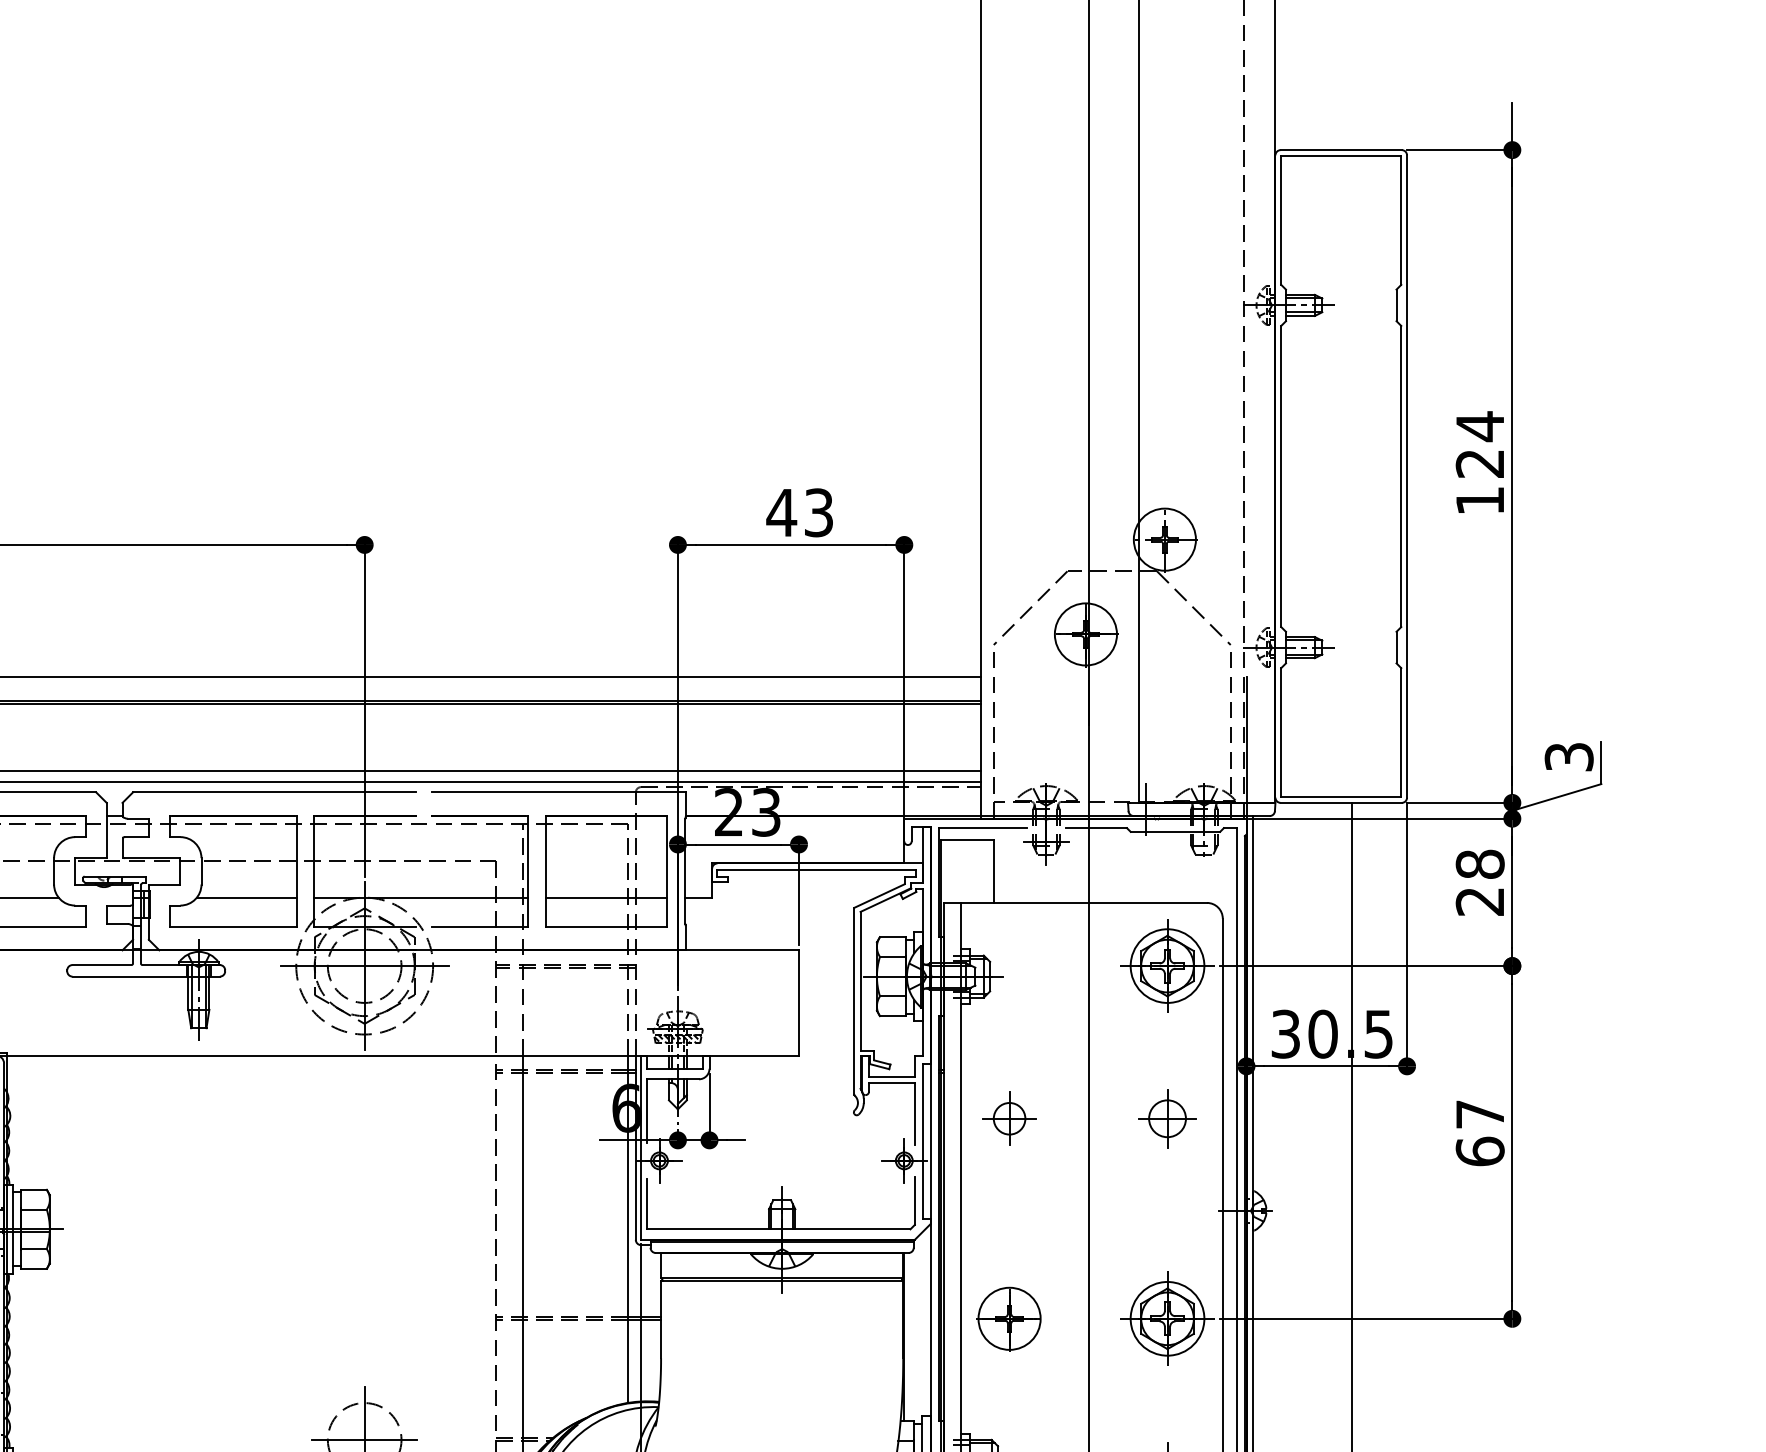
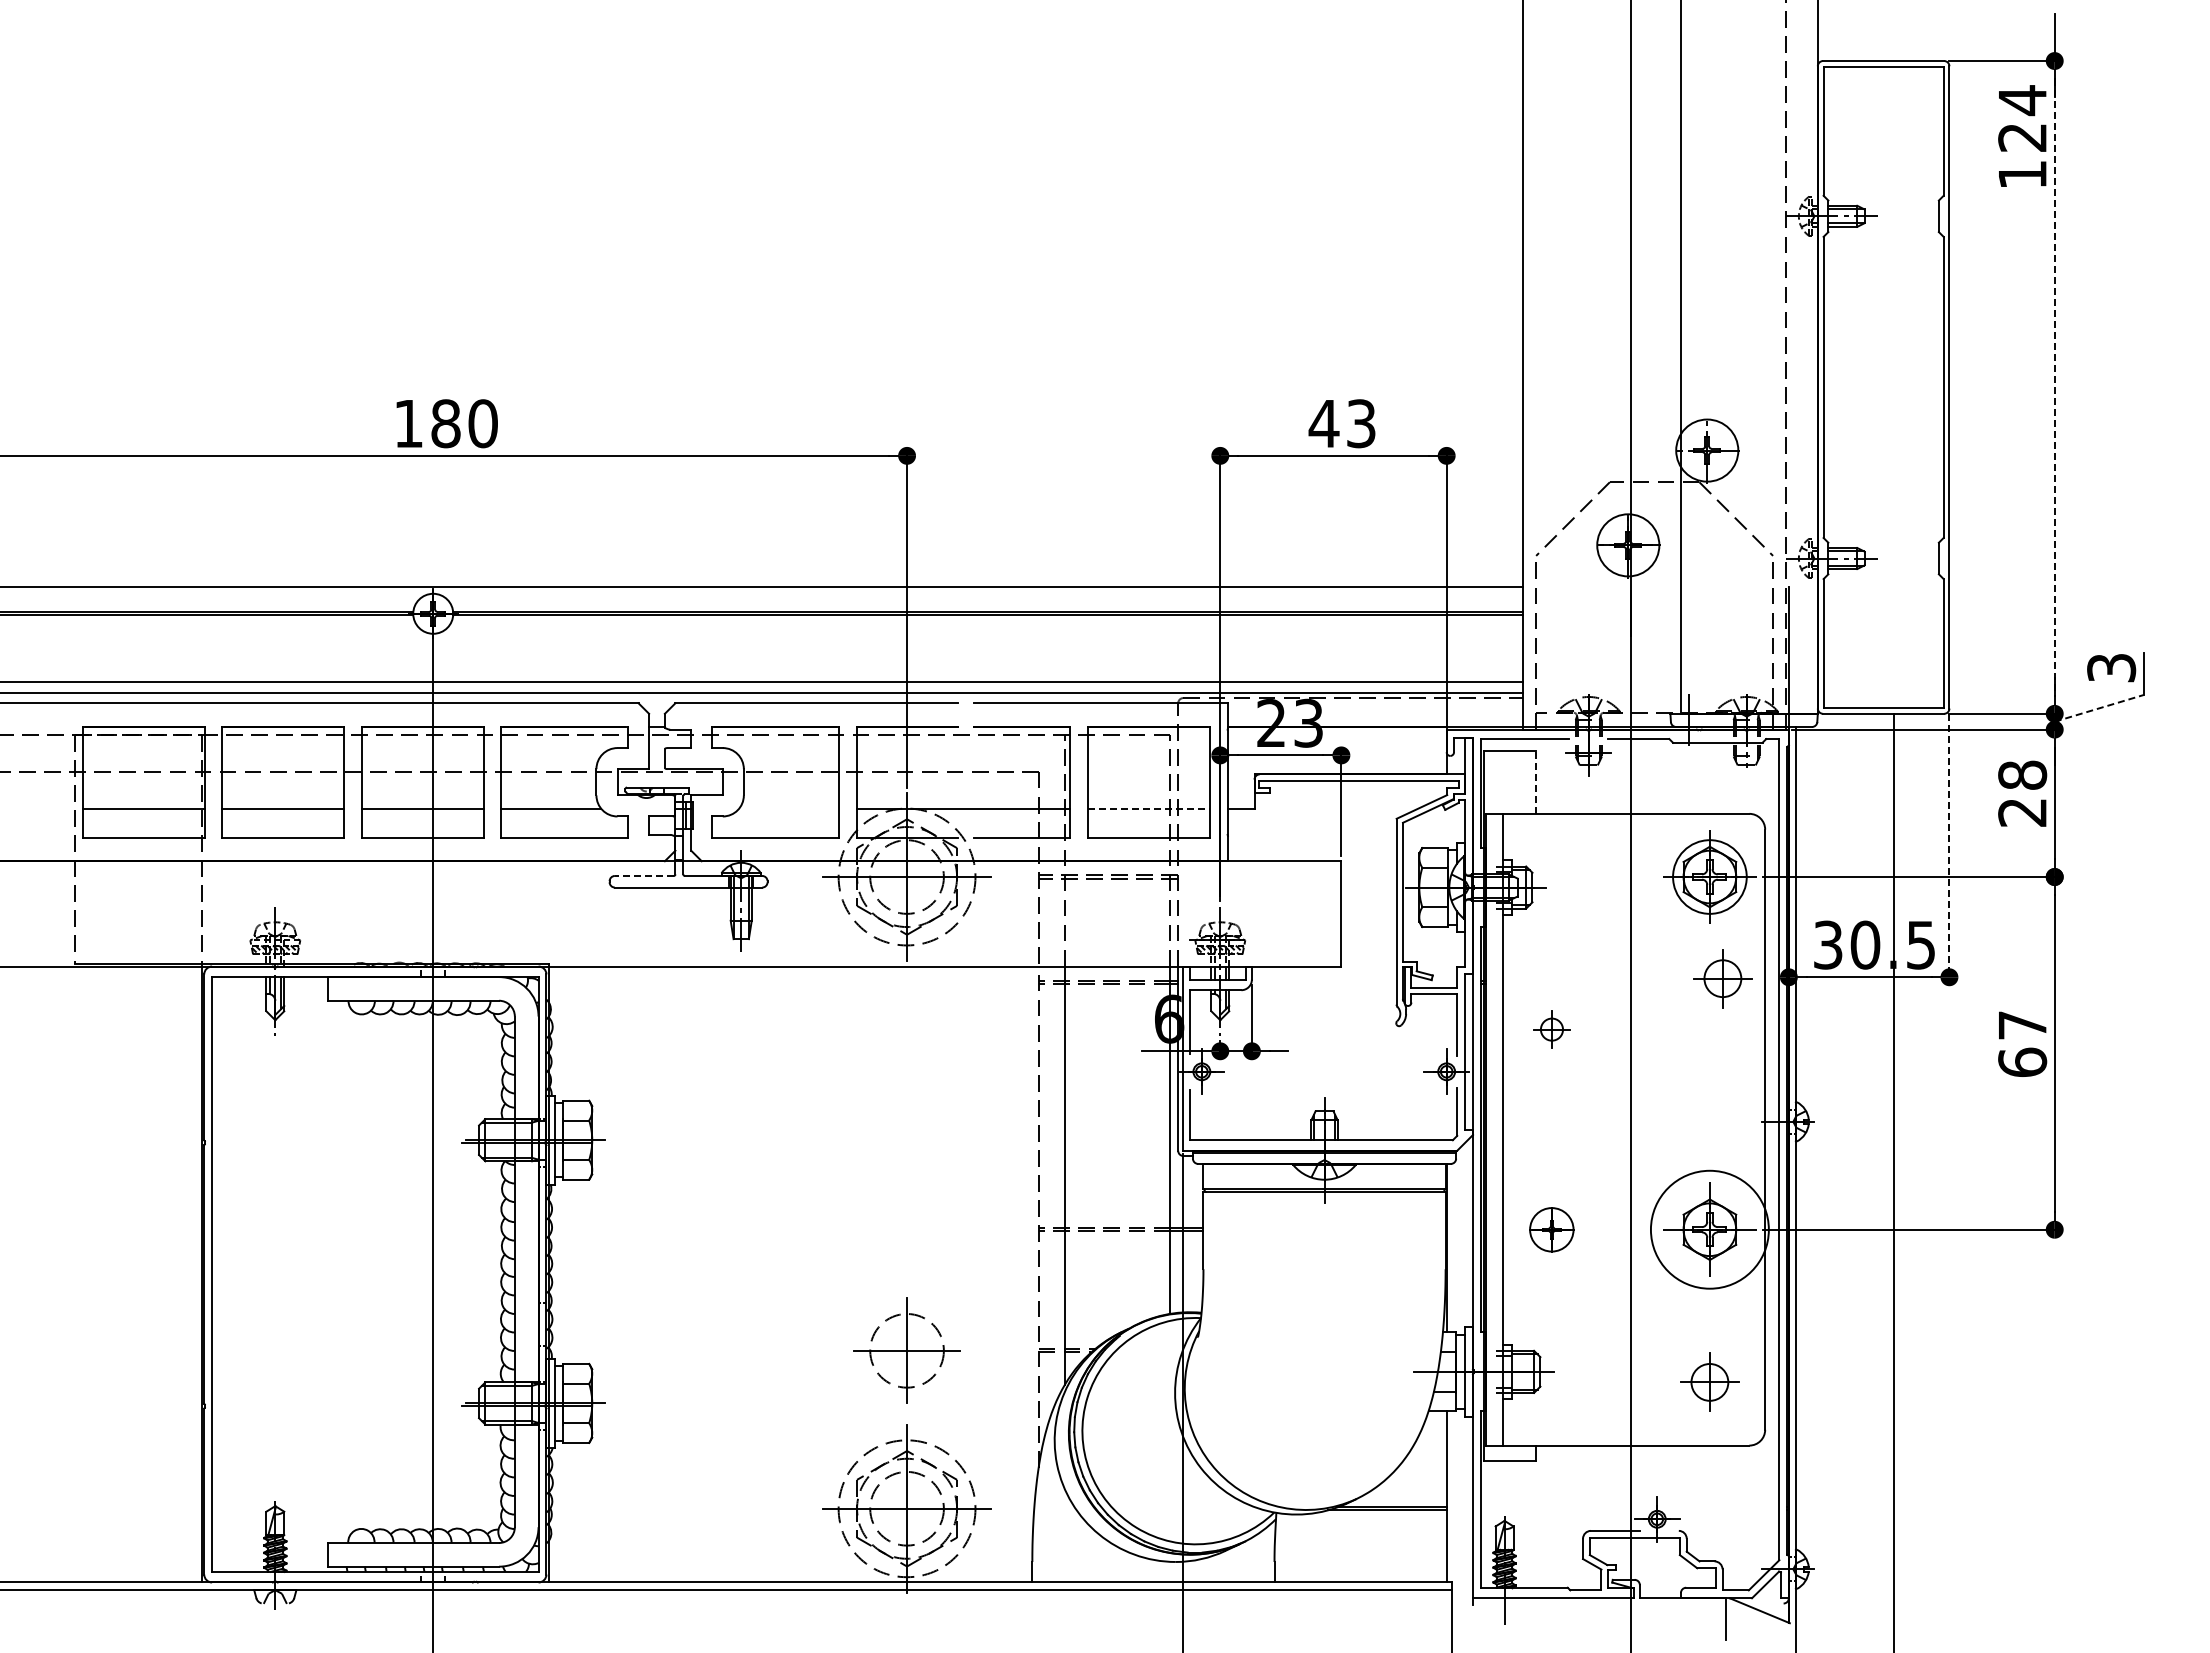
text: (1480, 461) -> (2022, 135), moved
line: (1512, 476) -> (2054, 387), solid -> dashed
line: (1557, 797) -> (2099, 708), solid -> dashed
line: (994, 871) -> (1536, 782), solid -> dashed
line: (246, 897) -> (788, 808), removed
line: (606, 897) -> (1148, 808), solid -> dashed
line: (1407, 937) -> (1949, 848), solid -> dashed
line: (101, 964) -> (643, 875), solid -> dashed
part: (1009, 1118) -> (1551, 1029), size x0.7
part: (1167, 1118) -> (1722, 978), moved
part: (1009, 1318) -> (1551, 1229), size x0.7
circle: (1167, 1318) -> (1709, 1229), size x1.6

